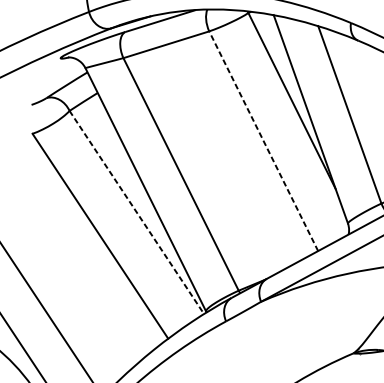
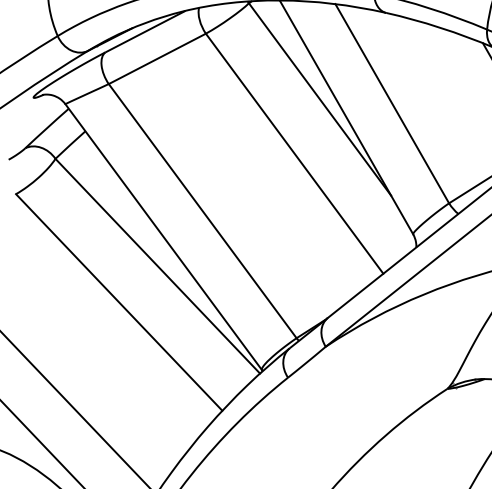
line: (263, 141) -> (294, 153), dashed -> solid
line: (137, 212) -> (158, 266), dashed -> solid

